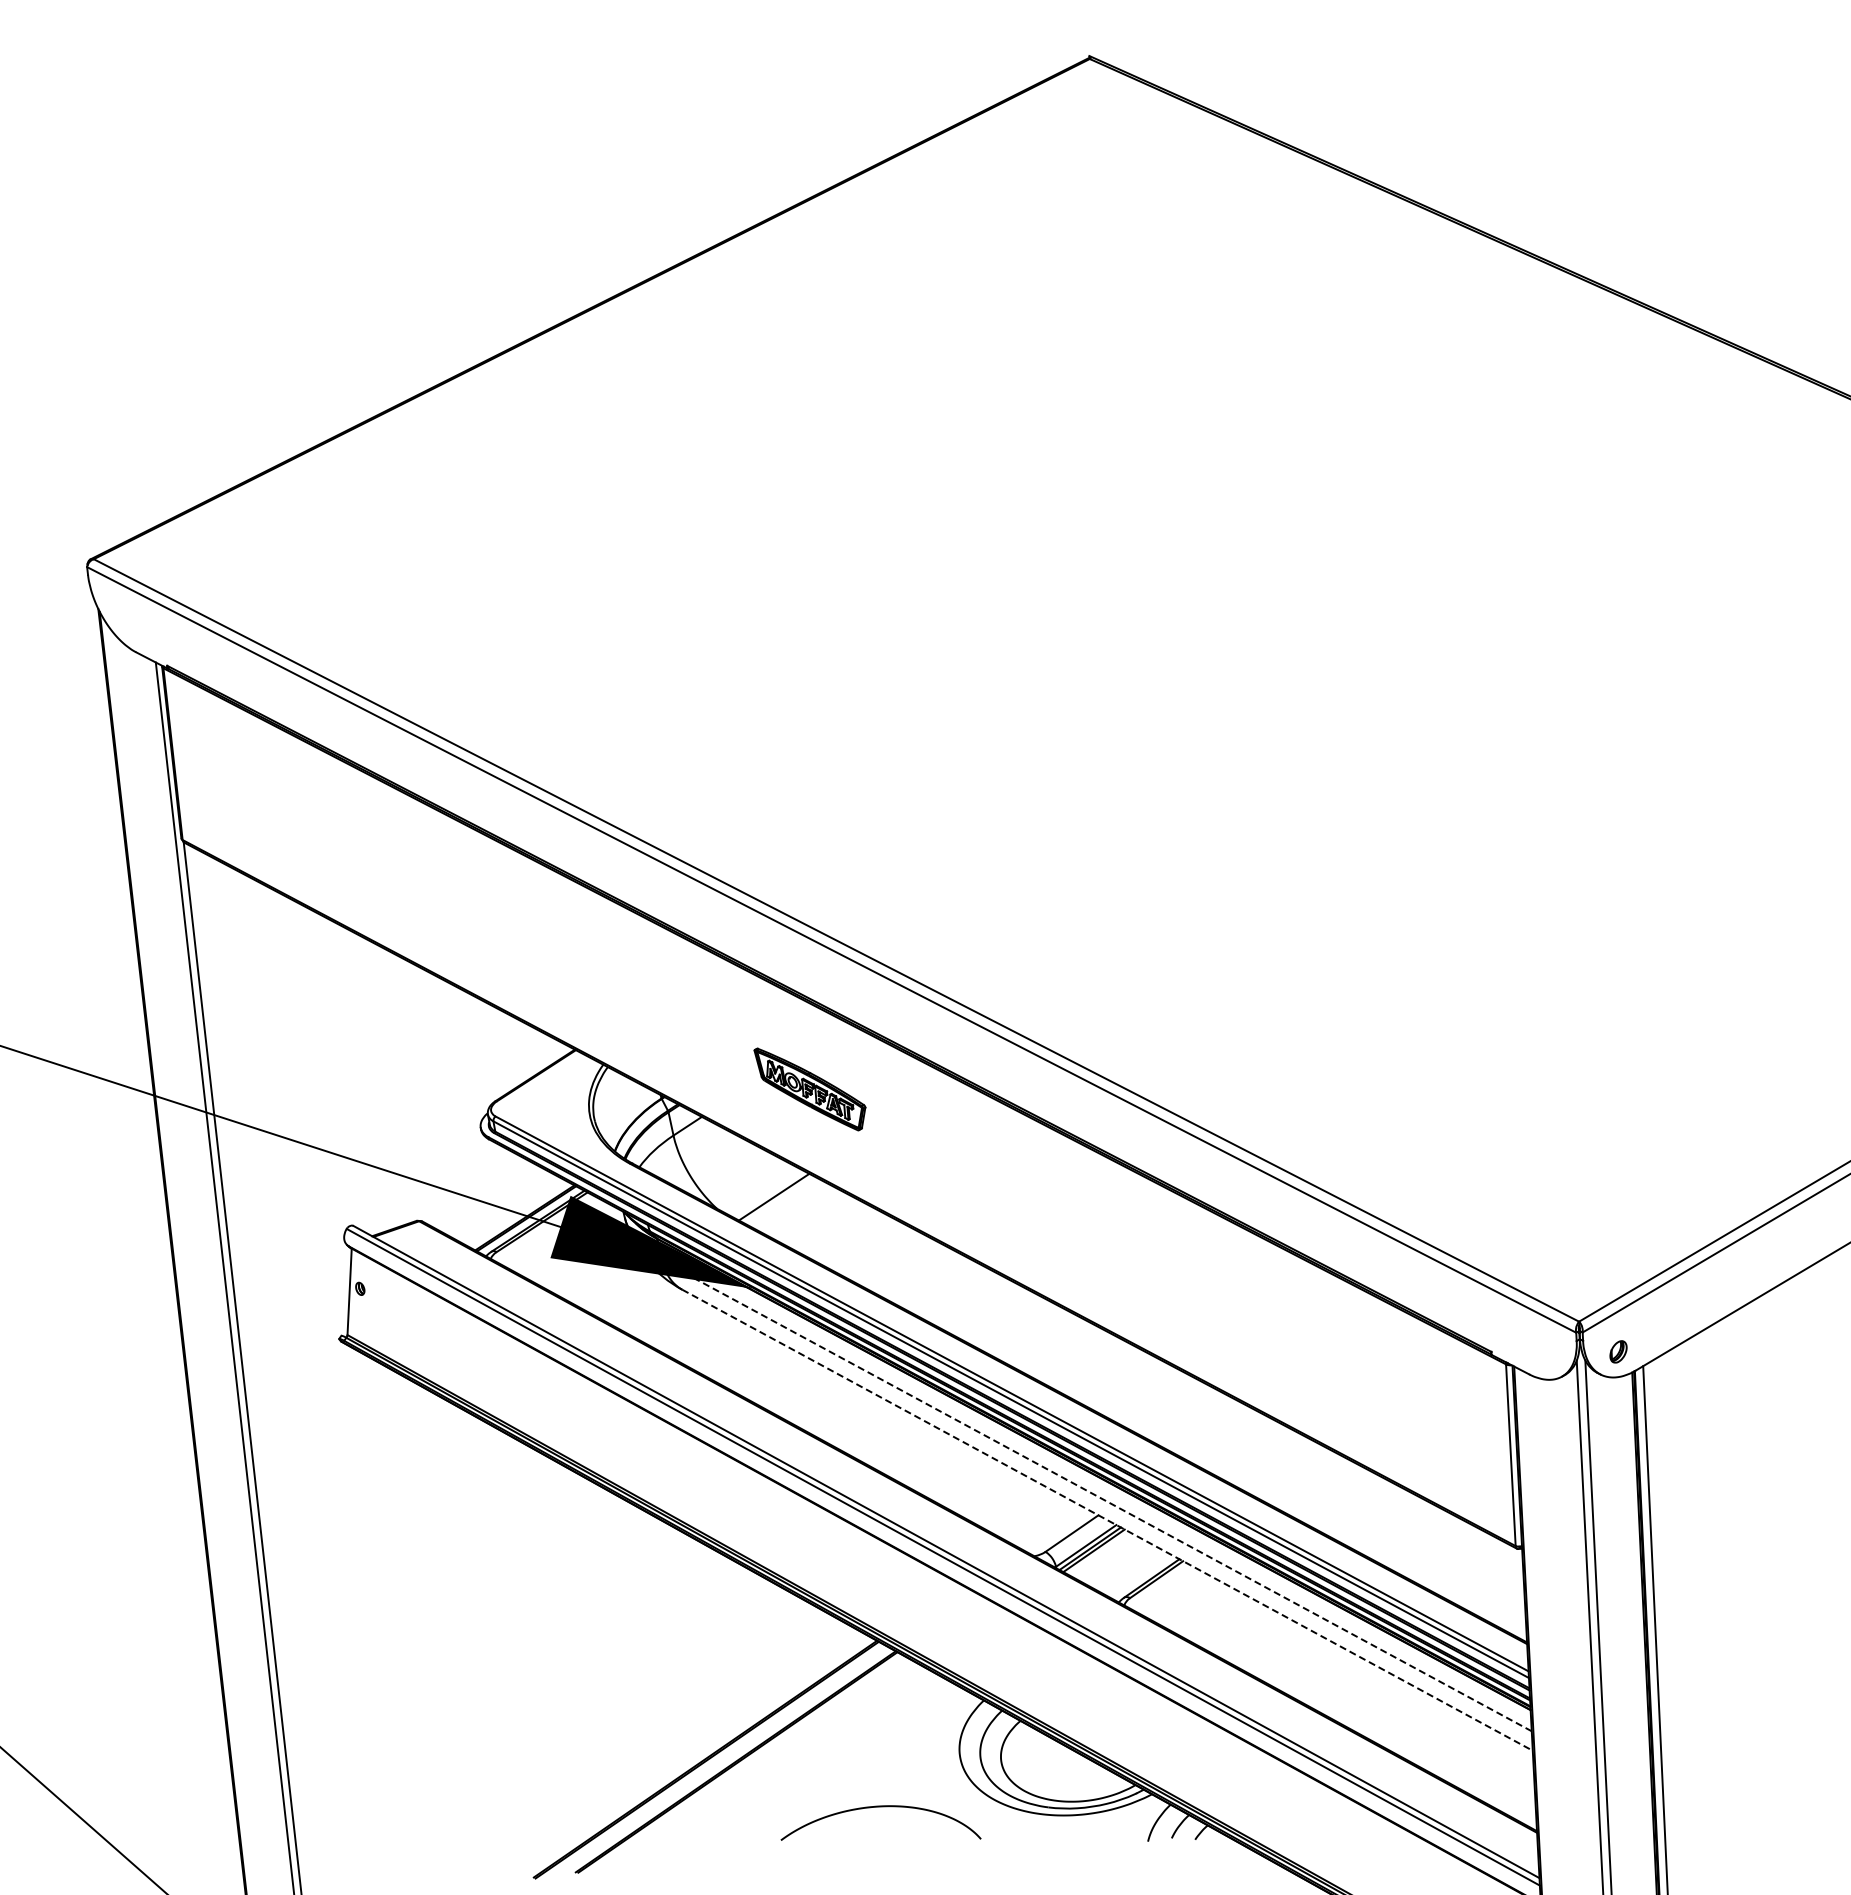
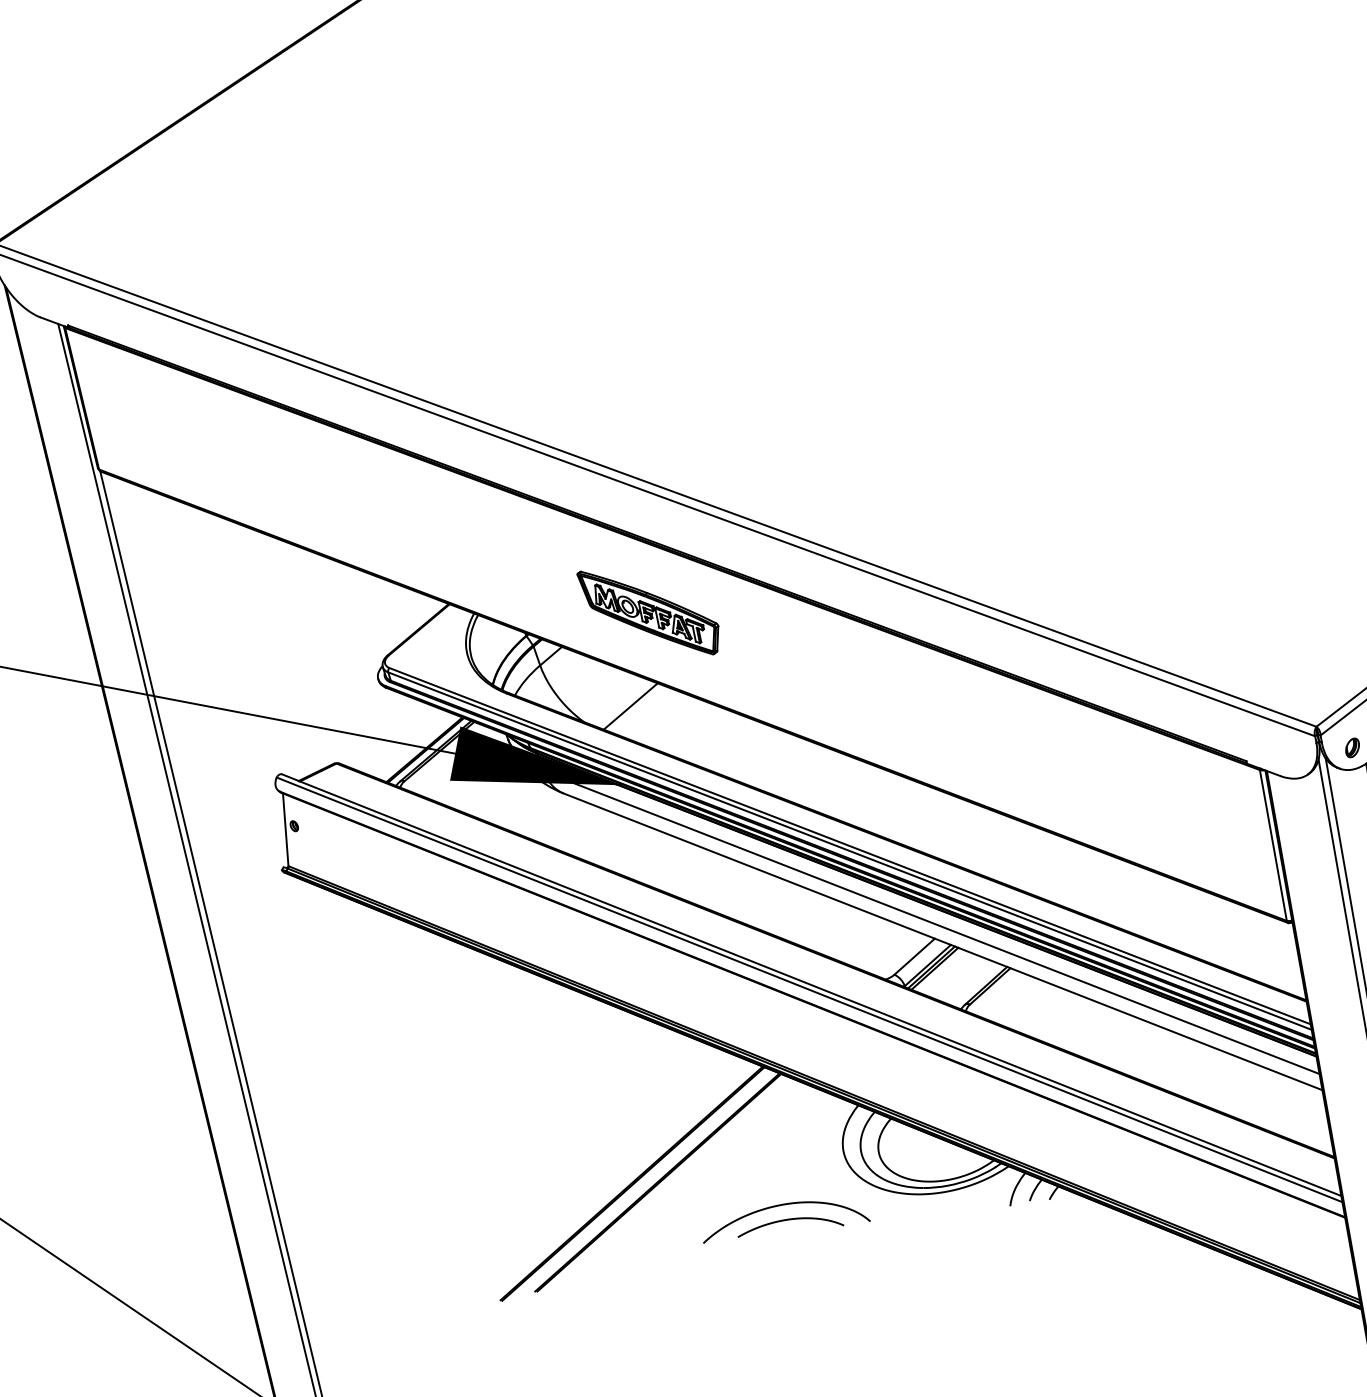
part: (809, 1089) -> (649, 612), size x1.43
line: (1096, 1495) -> (931, 922), dashed -> solid
line: (1107, 1520) -> (943, 942), dashed -> solid
curve: (885, 1825) -> (789, 1220), added

